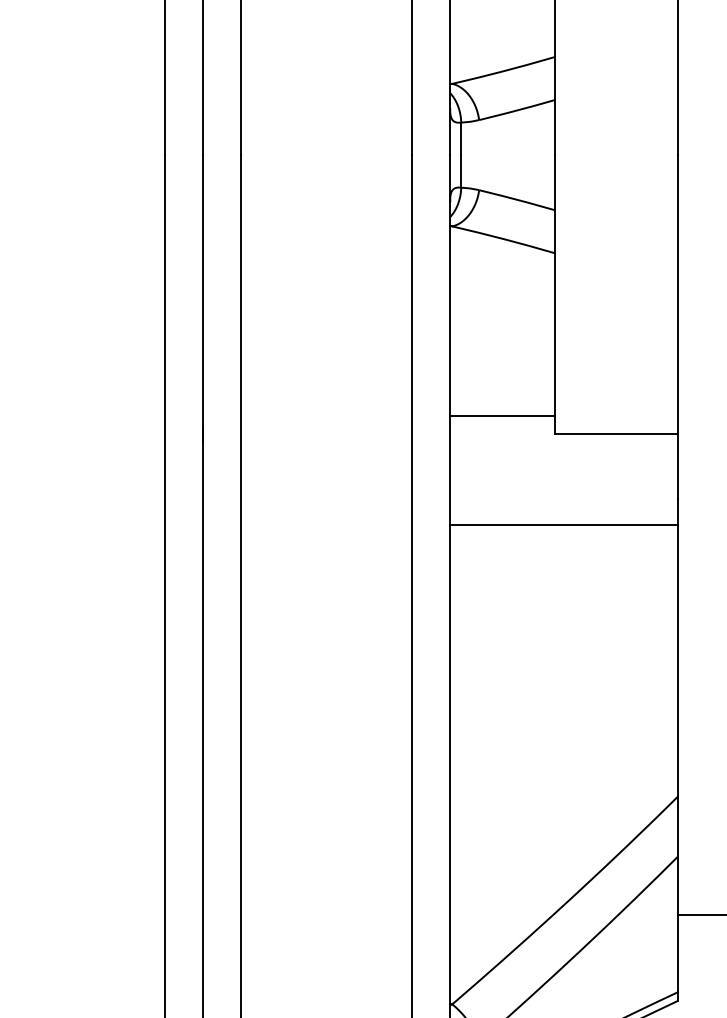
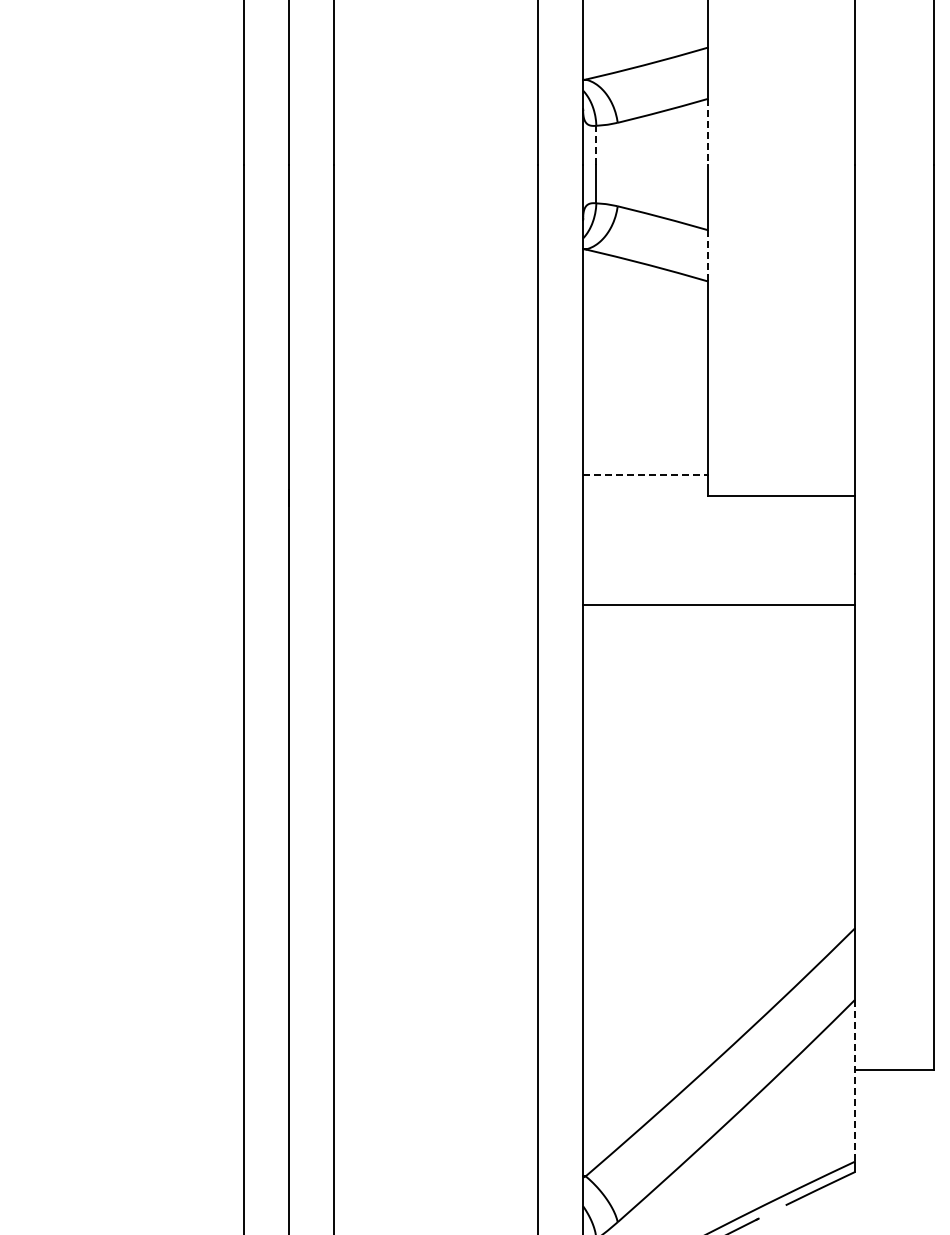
line: (554, 127) -> (707, 131), solid -> dashed
line: (461, 138) -> (596, 144), solid -> dashed
line: (554, 231) -> (707, 255), solid -> dashed
line: (502, 415) -> (645, 474), solid -> dashed
line: (677, 924) -> (854, 1081), solid -> dashed

